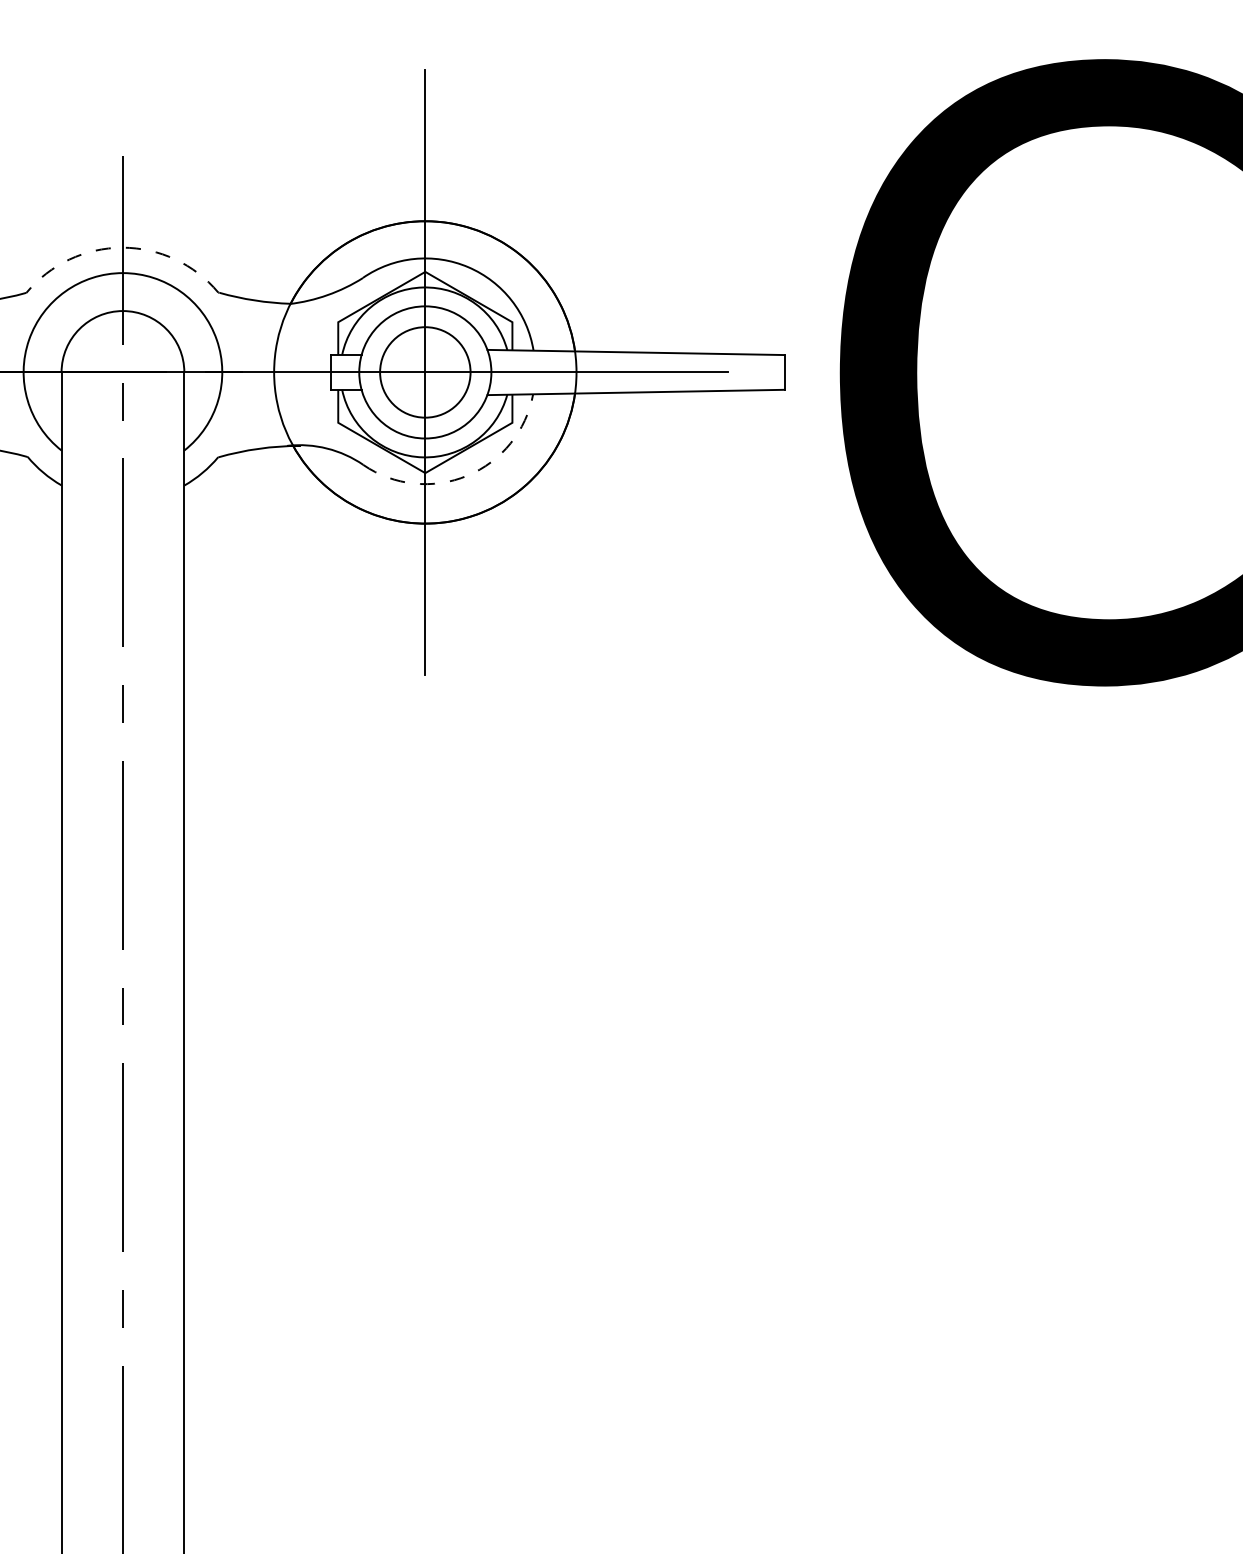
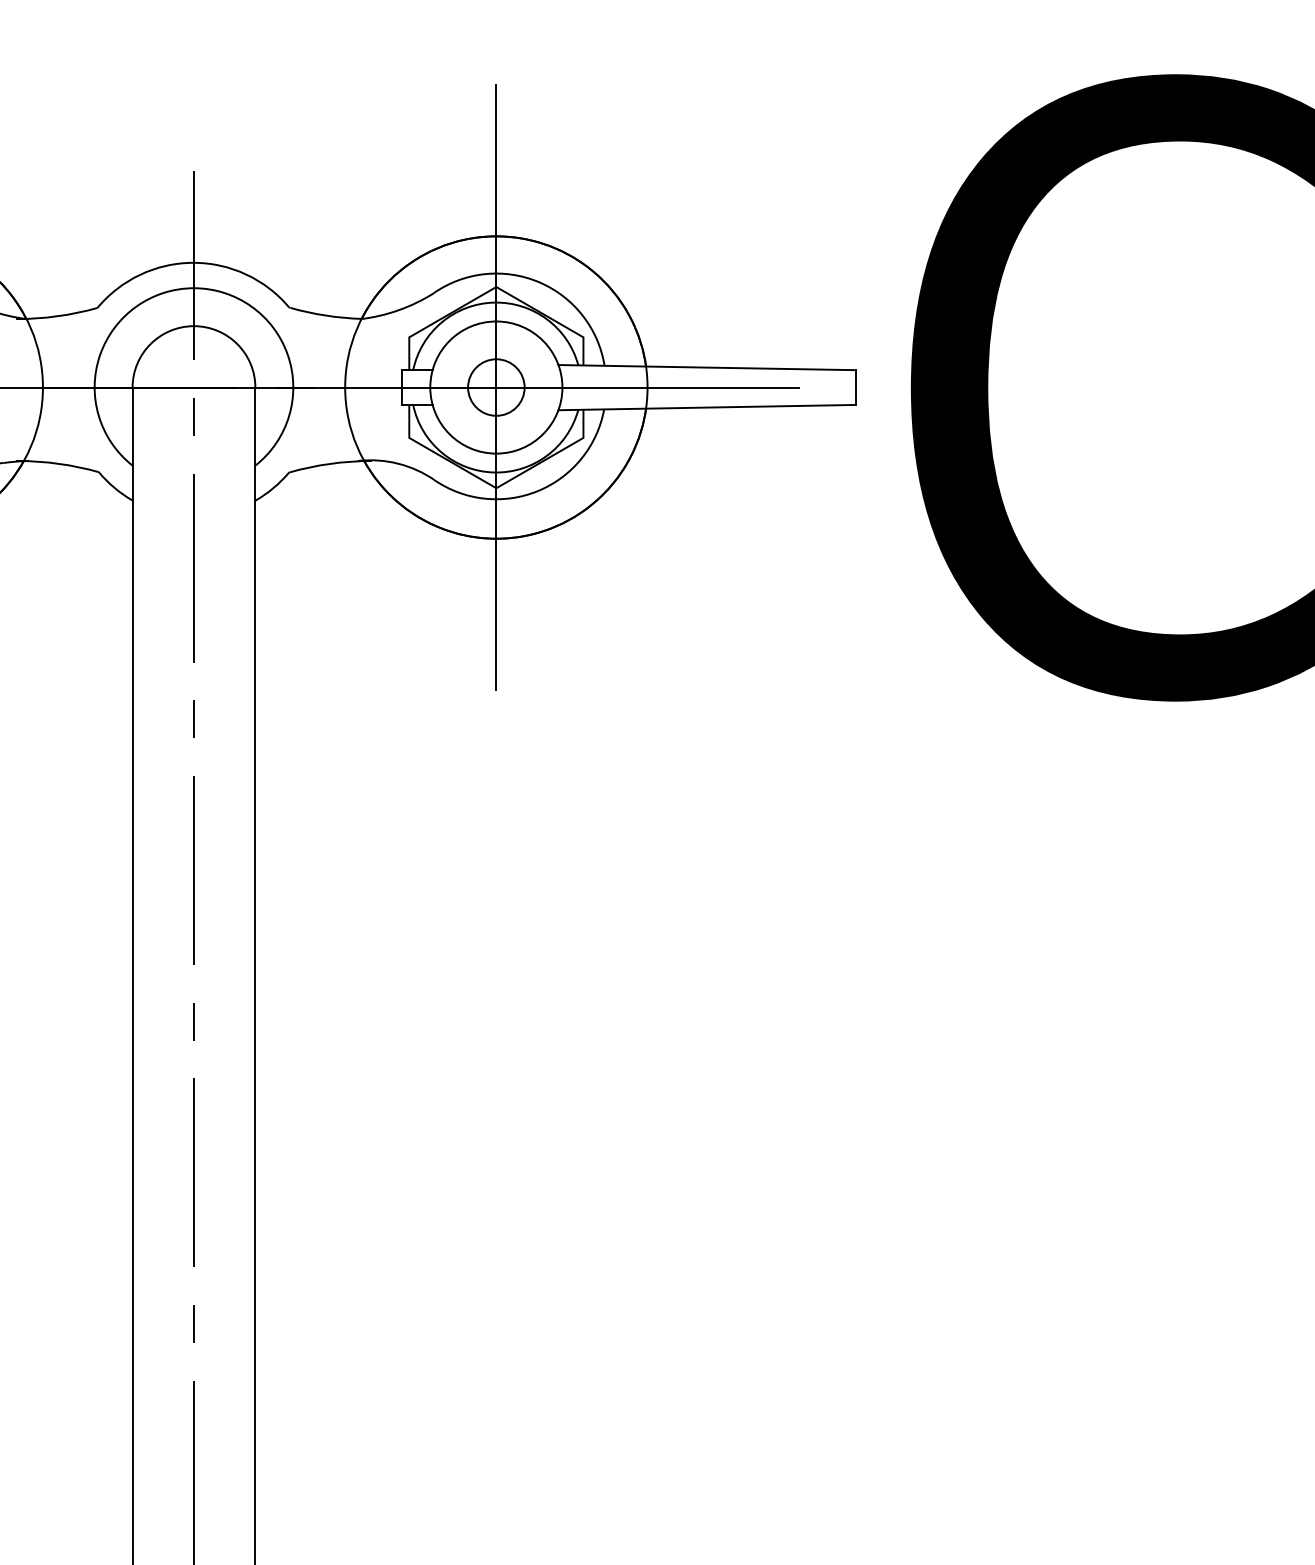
arc: (122, 247) -> (193, 262), dashed -> solid
circle: (425, 372) -> (496, 387), size x0.62
arc: (467, 475) -> (538, 490), dashed -> solid

